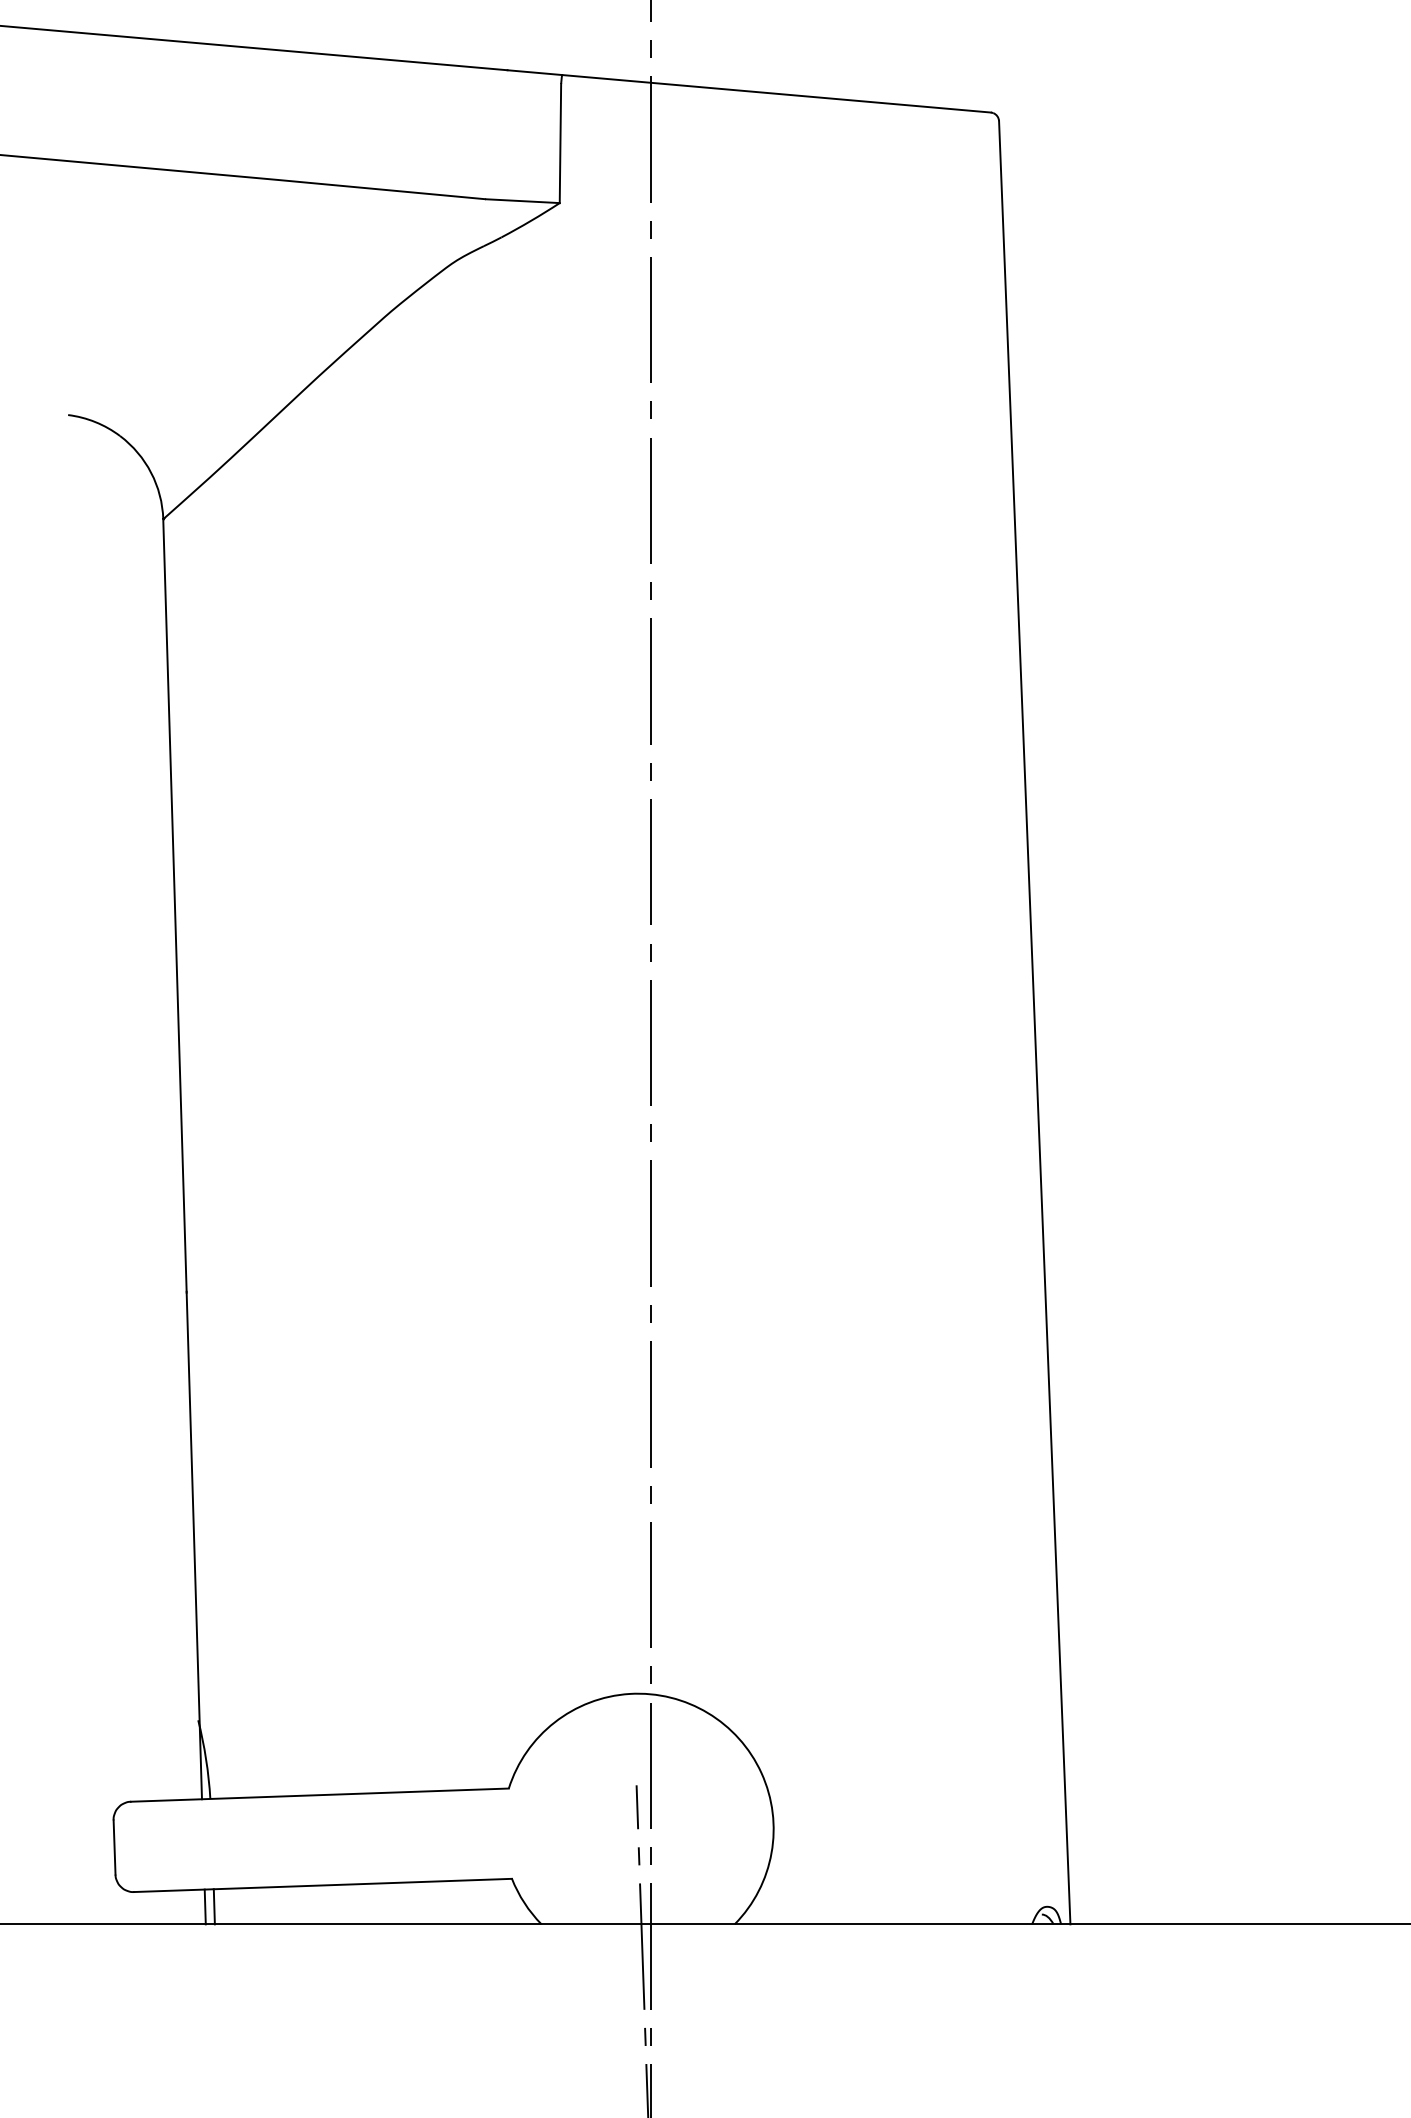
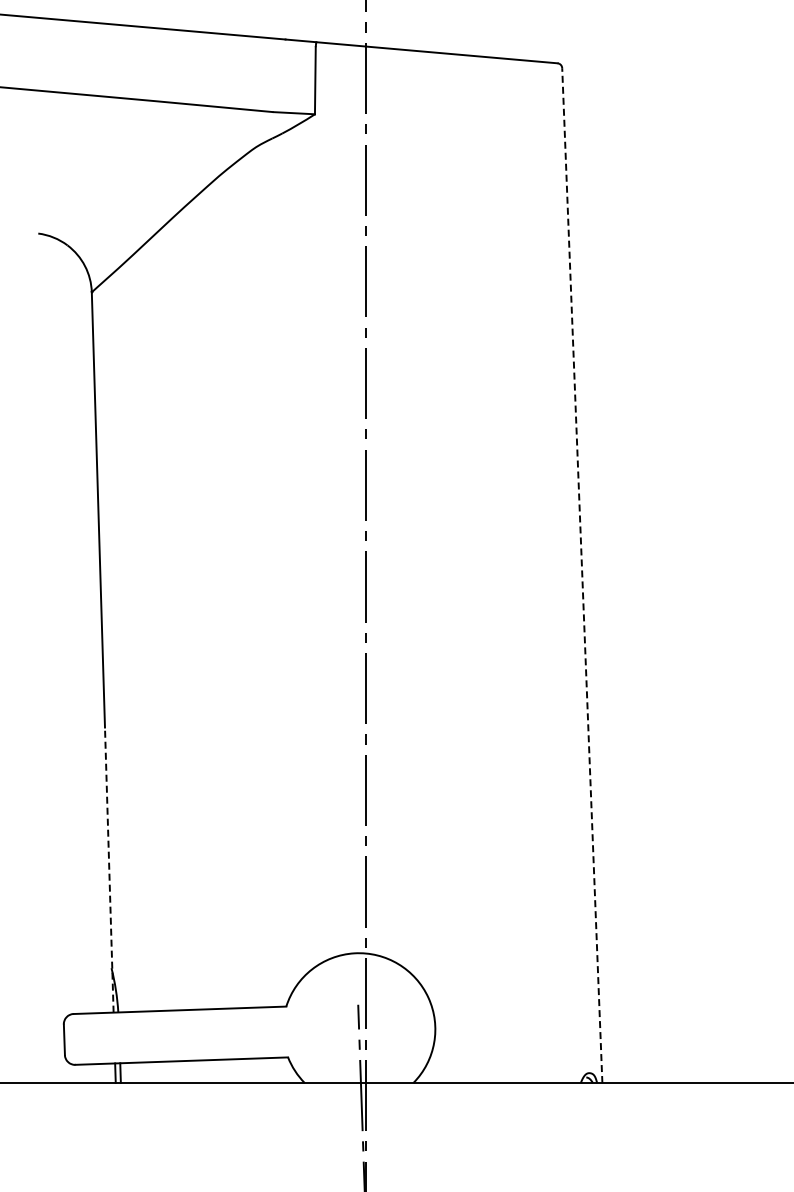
line: (1035, 1022) -> (582, 575), solid -> dashed
line: (194, 1544) -> (109, 869), solid -> dashed

